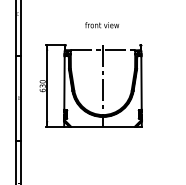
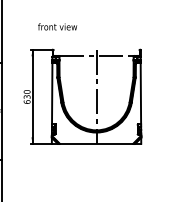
text: (101, 25) -> (56, 27), moved

